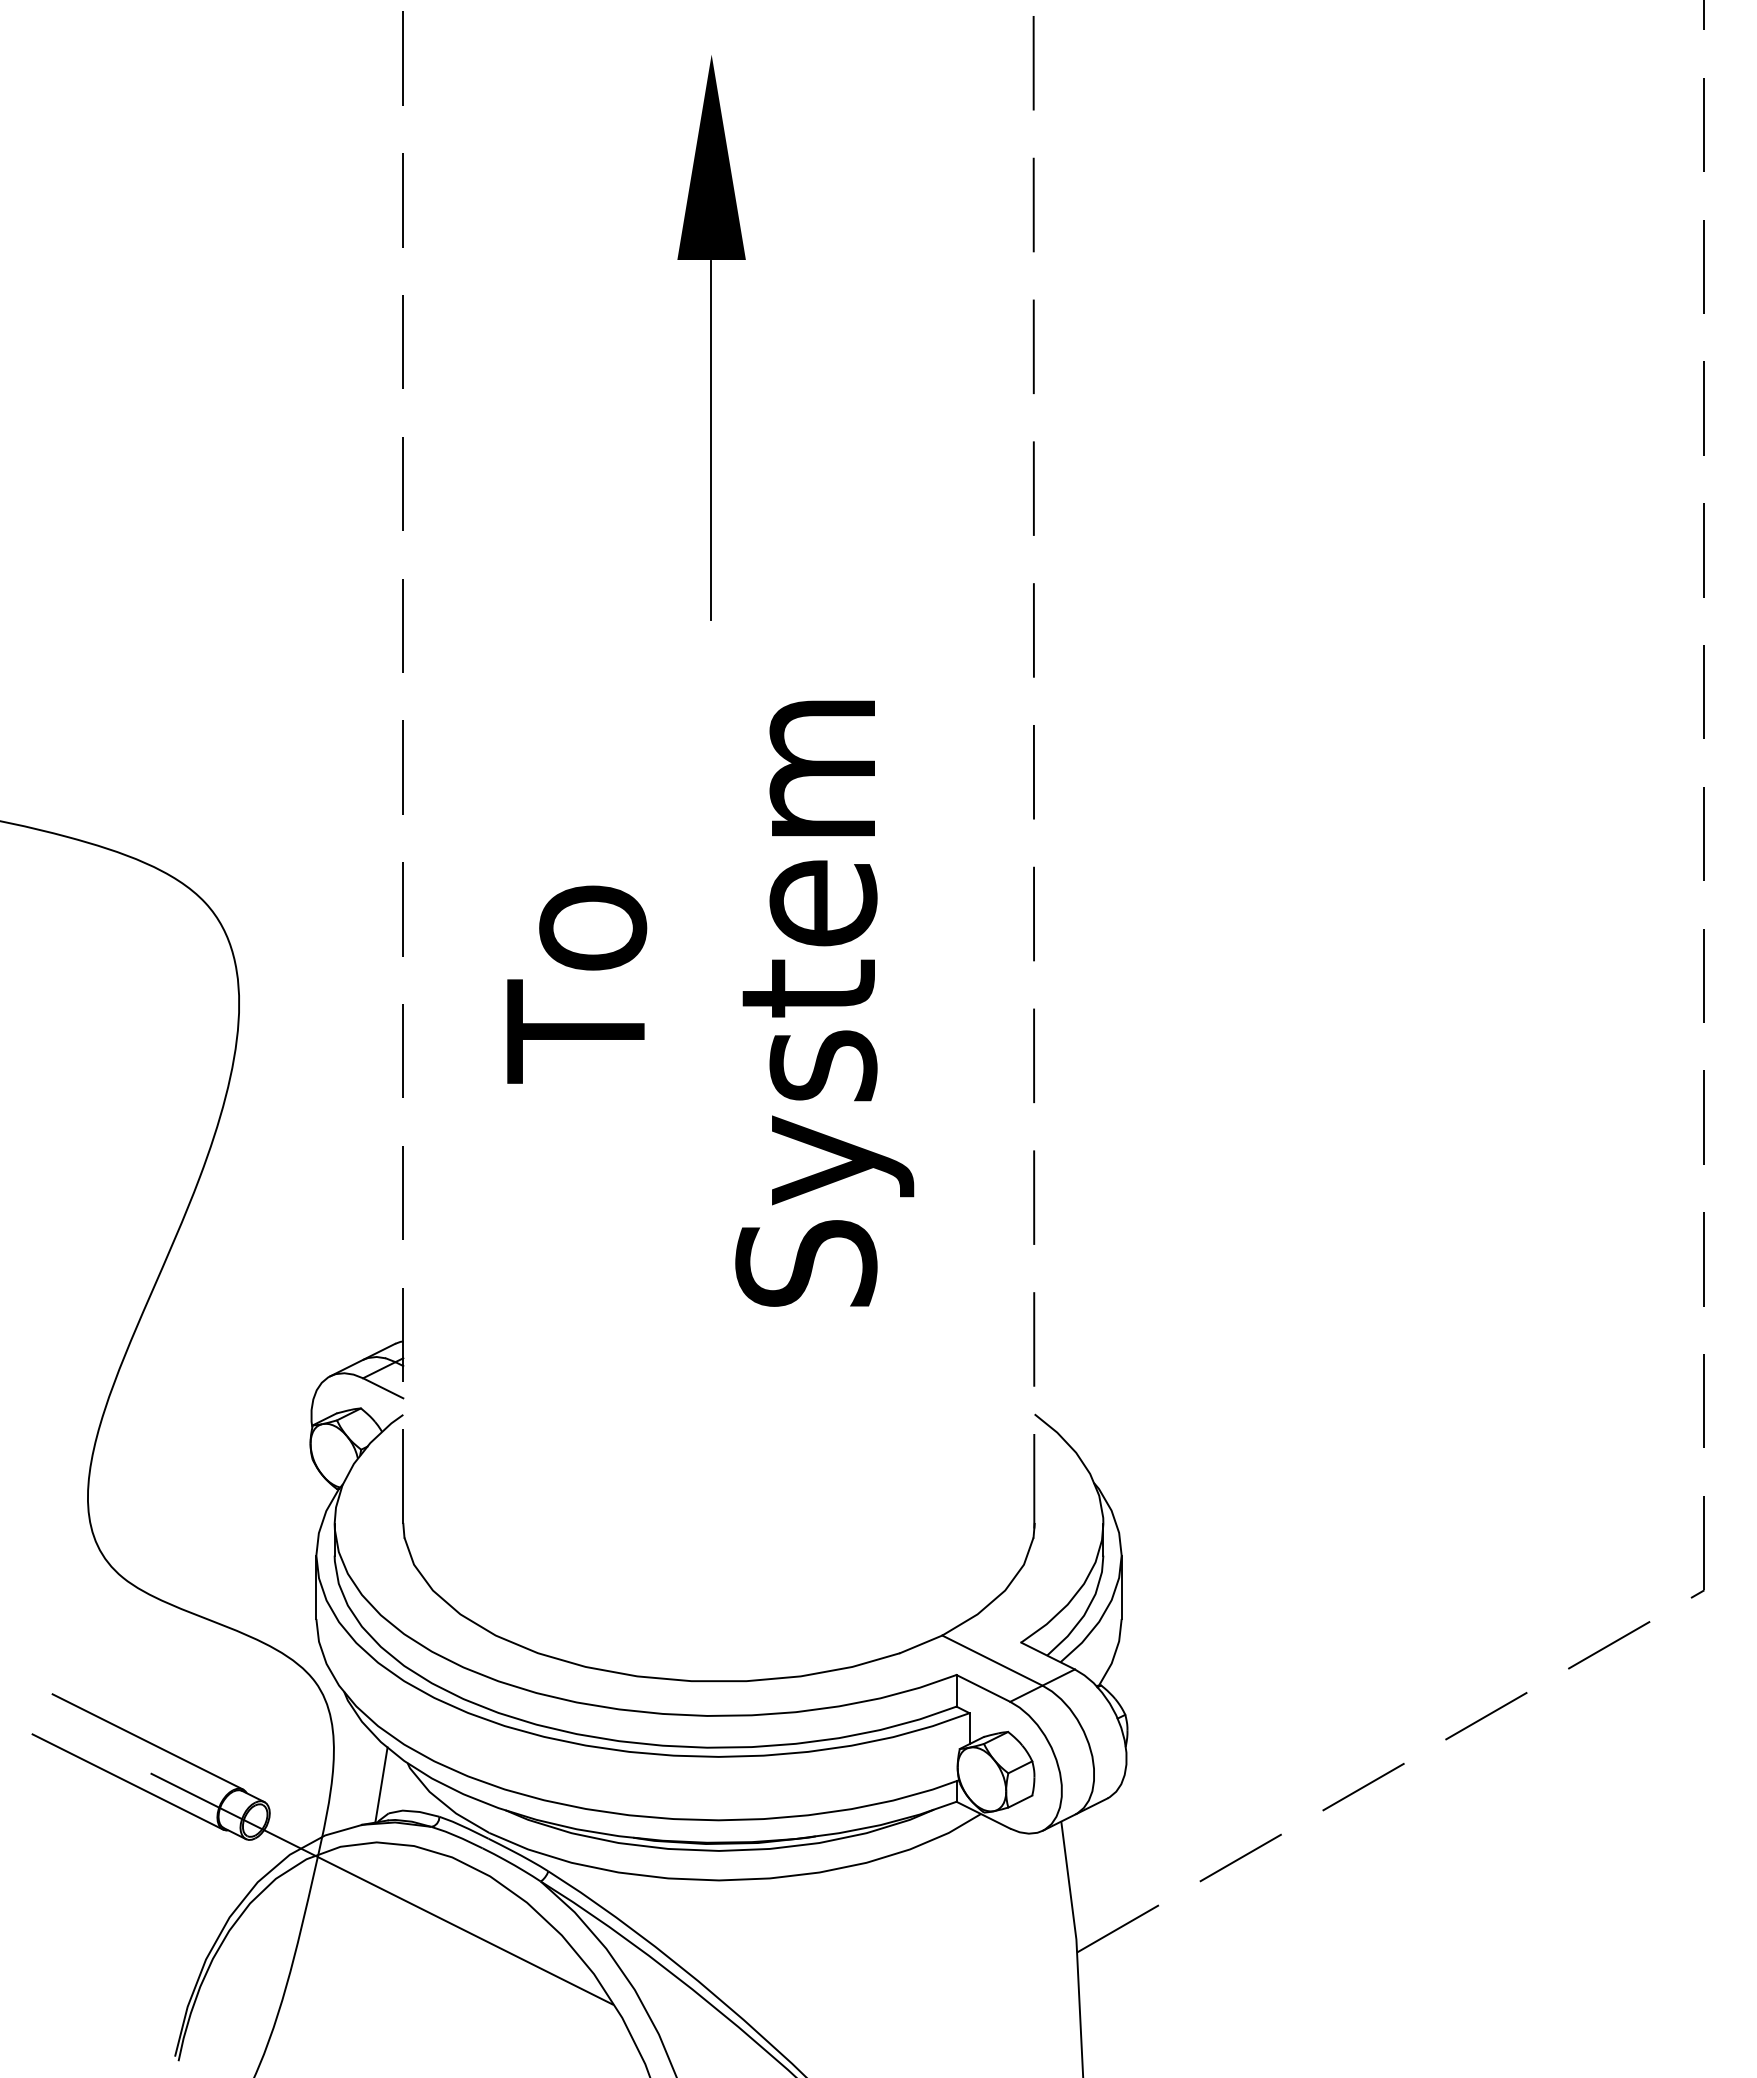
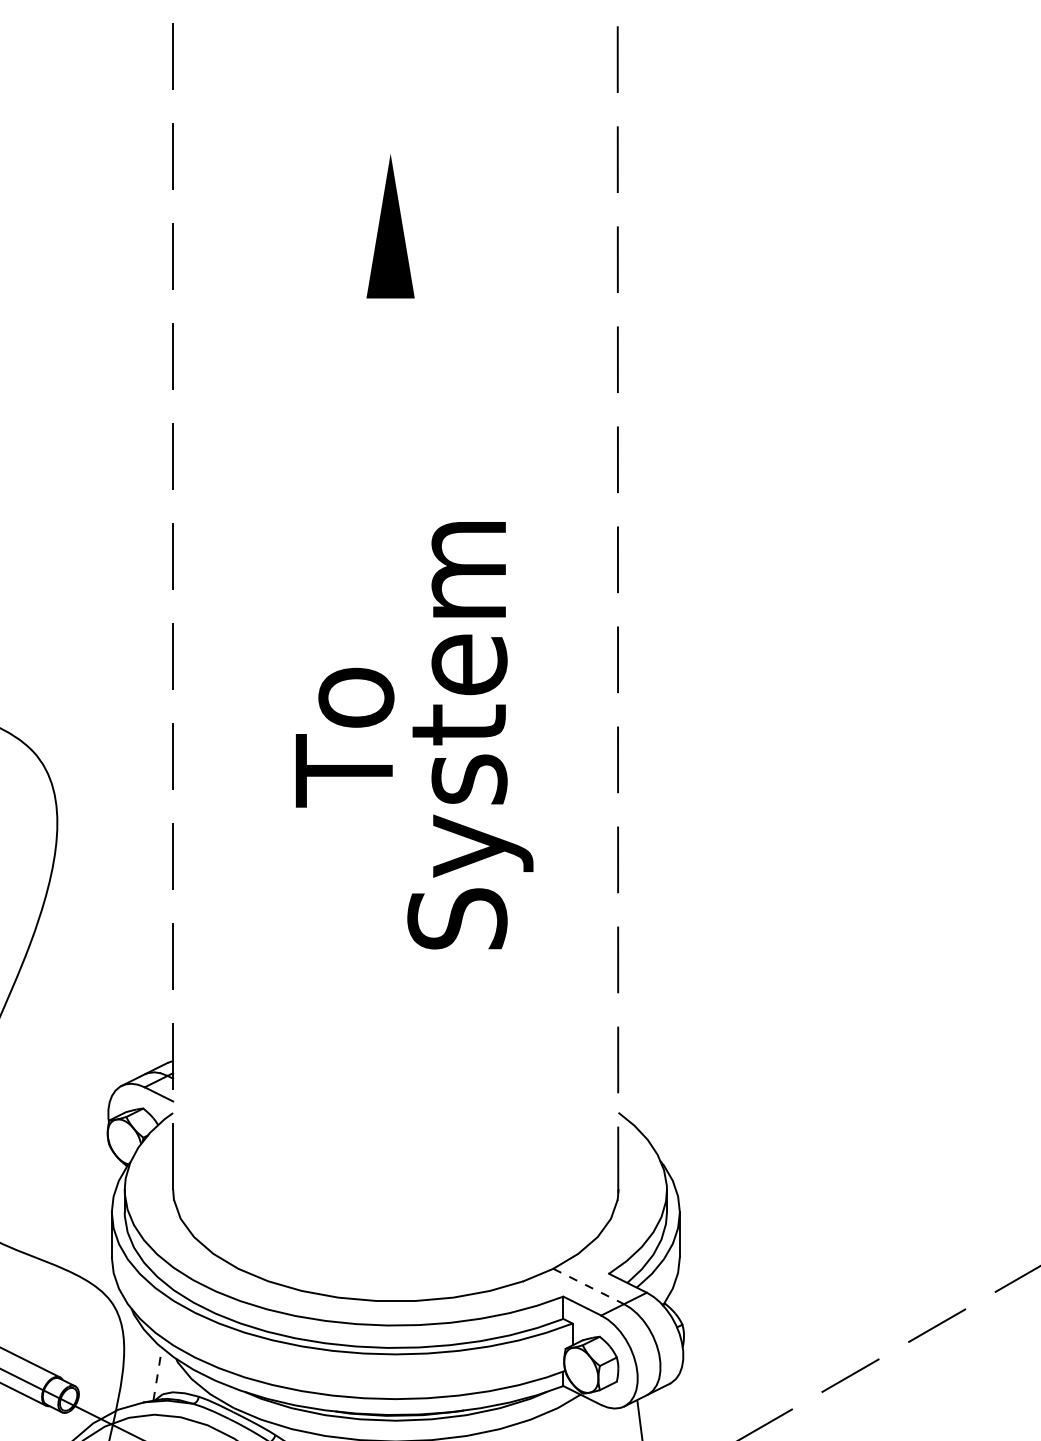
line: (711, 439) -> (390, 425), removed
text: (577, 984) -> (345, 737), moved
text: (824, 1003) -> (470, 735), moved
line: (992, 1660) -> (588, 1286), solid -> dashed
line: (381, 1784) -> (157, 1373), solid -> dashed

